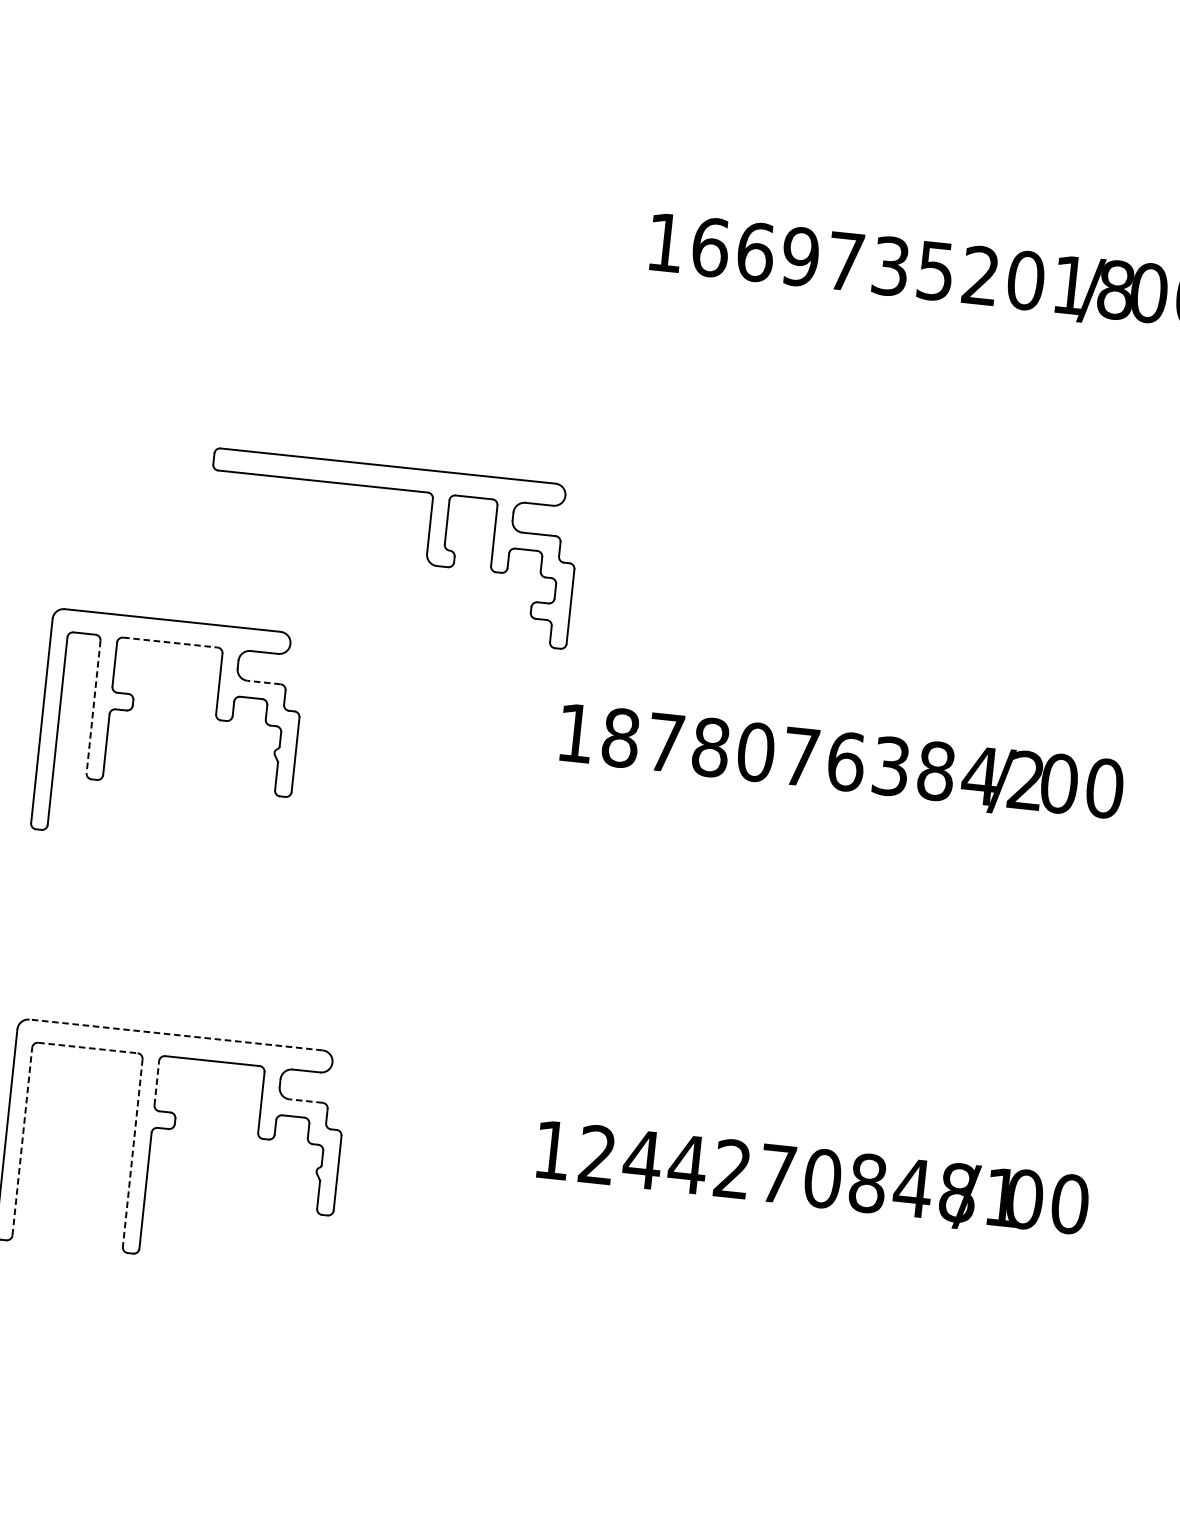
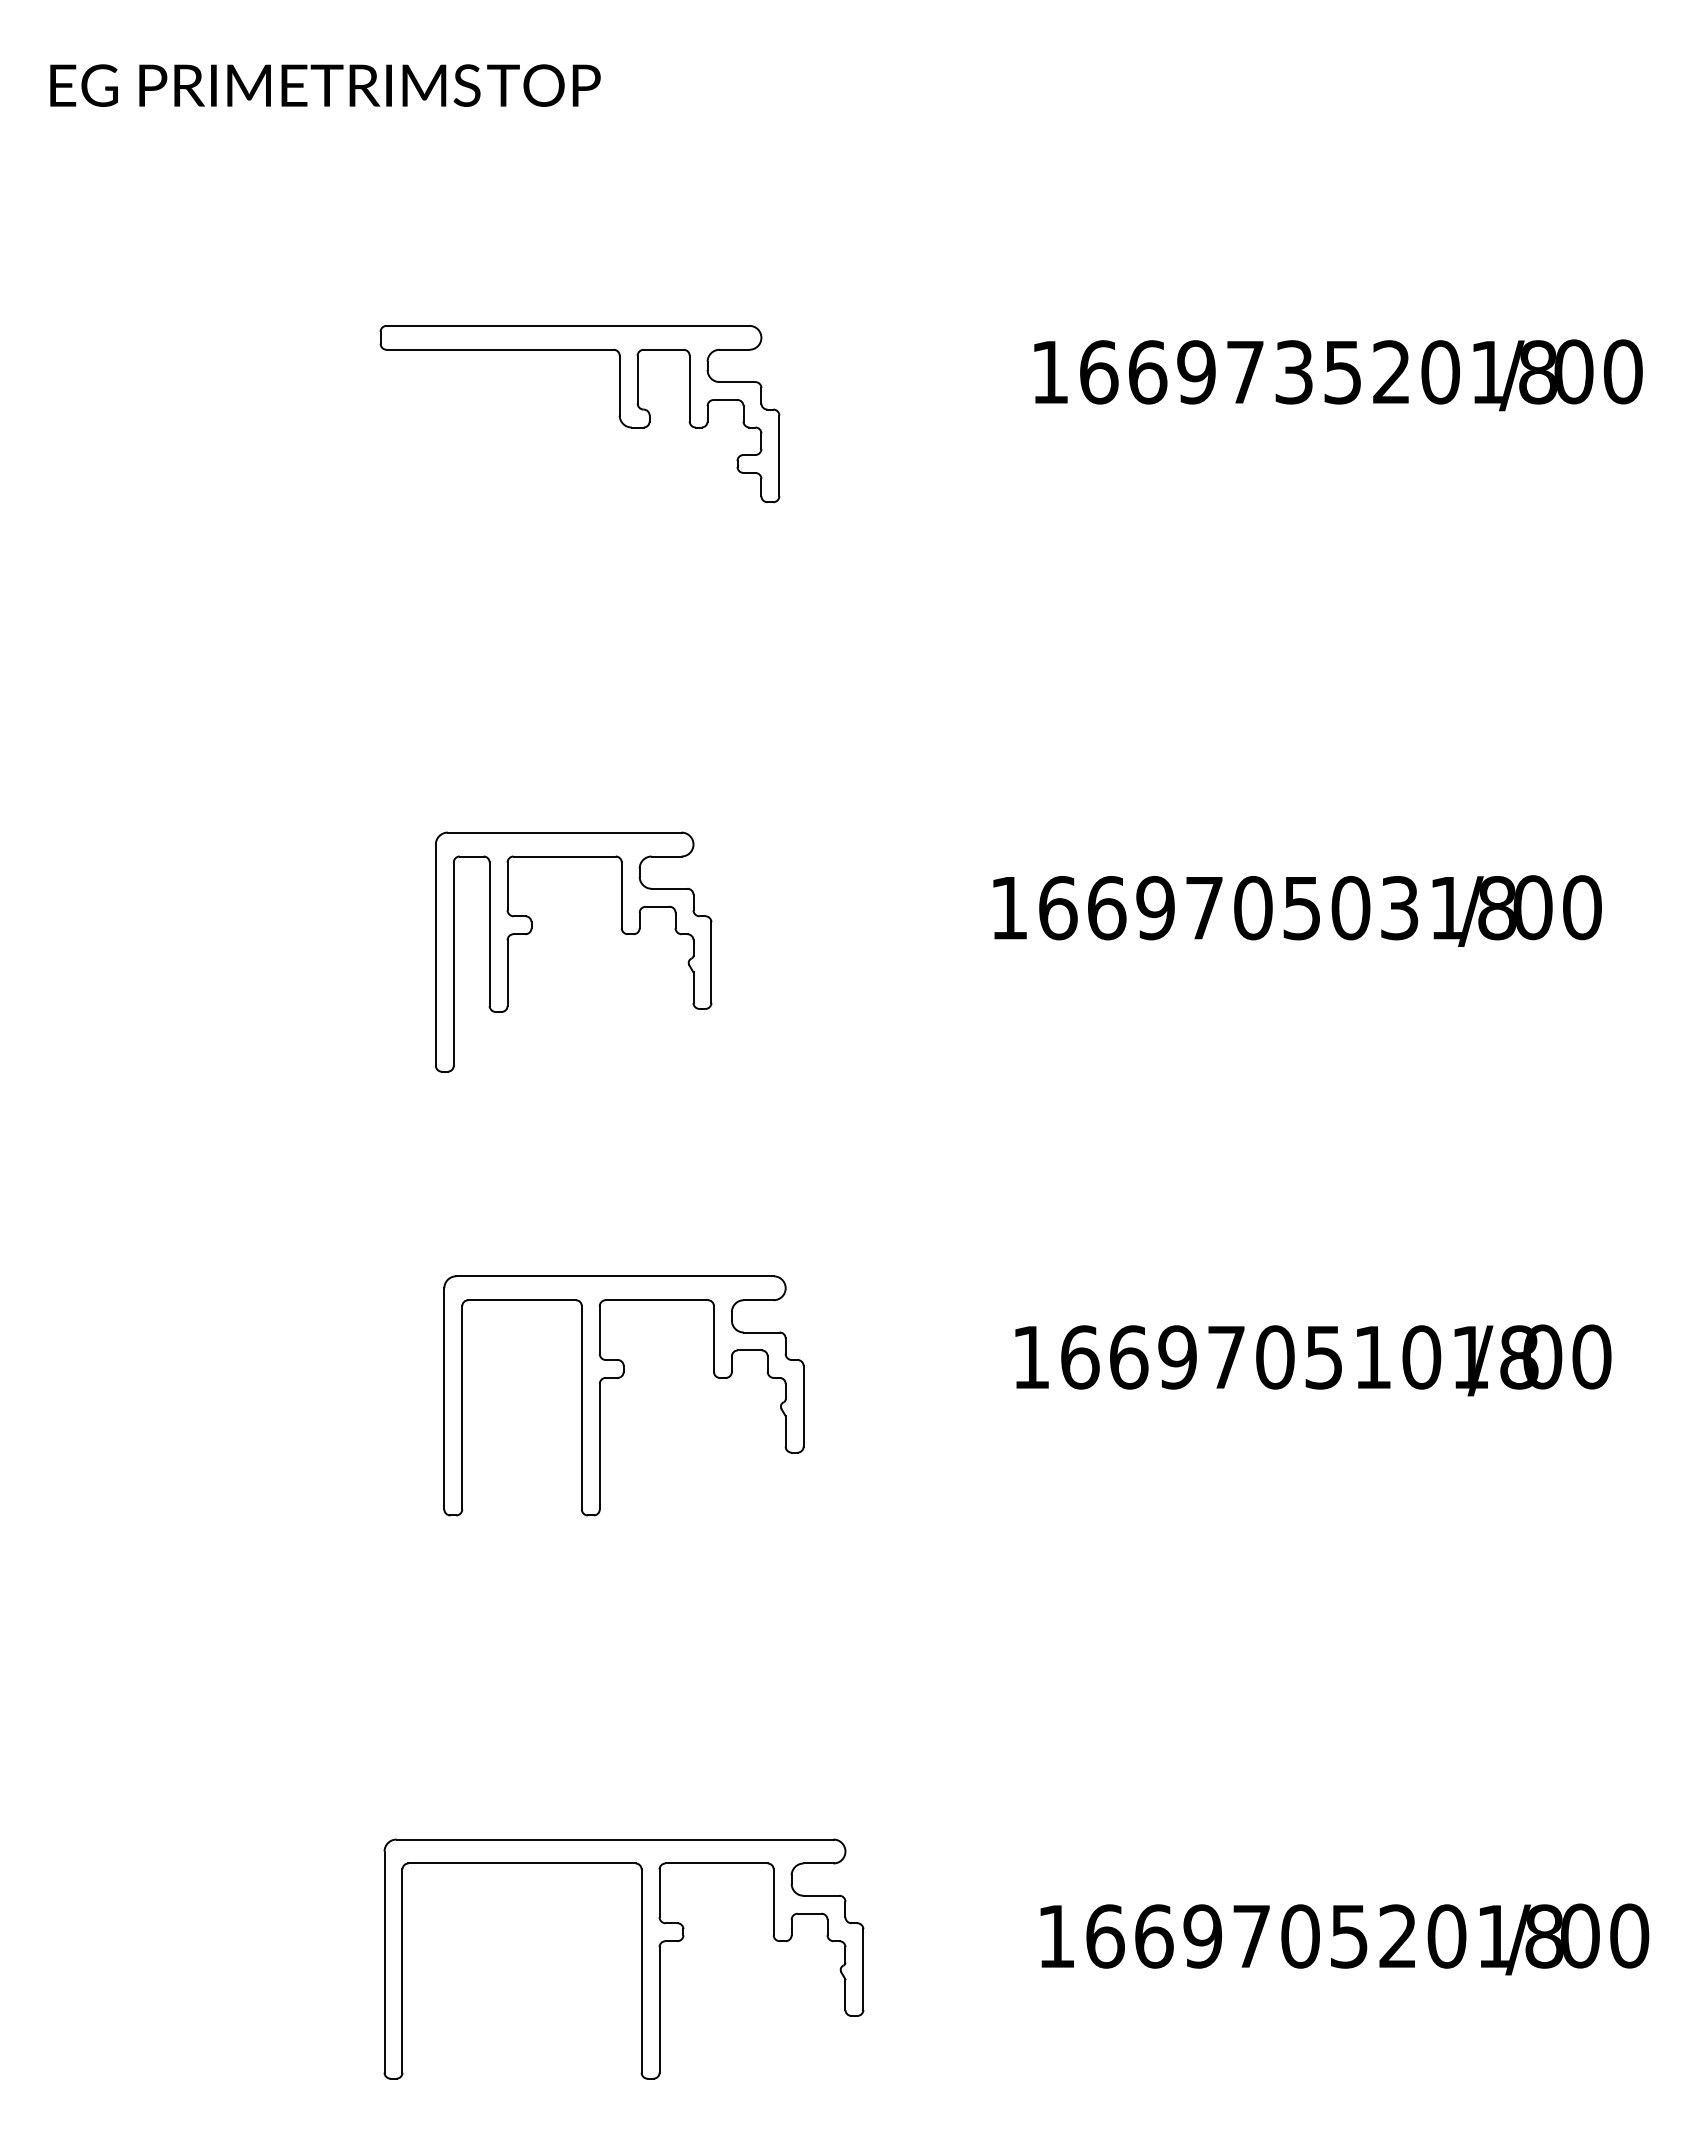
part: (425, 554) -> (618, 416), moved
line: (171, 642) -> (565, 856), dashed -> solid
line: (264, 682) -> (669, 888), dashed -> solid
line: (93, 707) -> (489, 934), dashed -> solid
text: (823, 759) -> (1277, 908), 18780763842 -> 16697050318
line: (176, 1035) -> (615, 1276), dashed -> solid
line: (88, 1048) -> (522, 1300), dashed -> solid
line: (156, 1083) -> (599, 1330), dashed -> solid
line: (305, 1101) -> (761, 1332), dashed -> solid
line: (22, 1141) -> (462, 1407), dashed -> solid
line: (132, 1152) -> (581, 1407), dashed -> solid
text: (800, 1176) -> (1299, 1357), 12442708481 -> 16697051018

